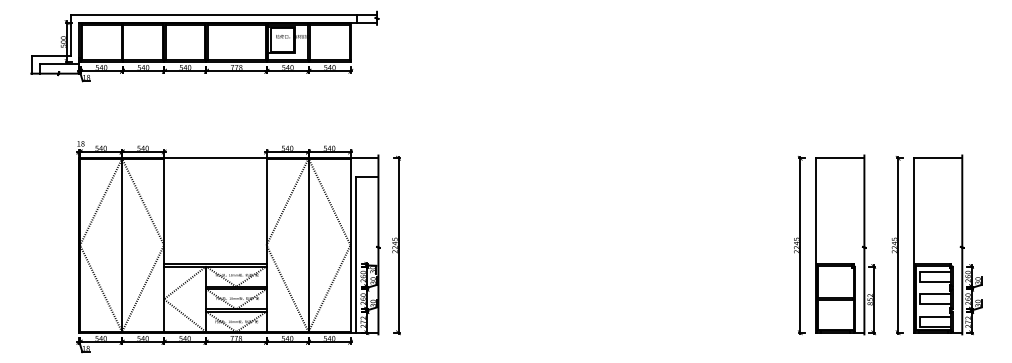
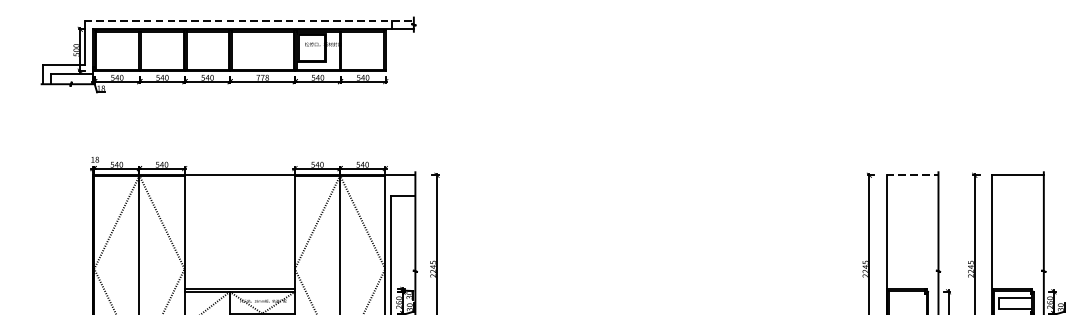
line: (224, 14) -> (249, 20), solid -> dashed
line: (840, 158) -> (912, 175), solid -> dashed

